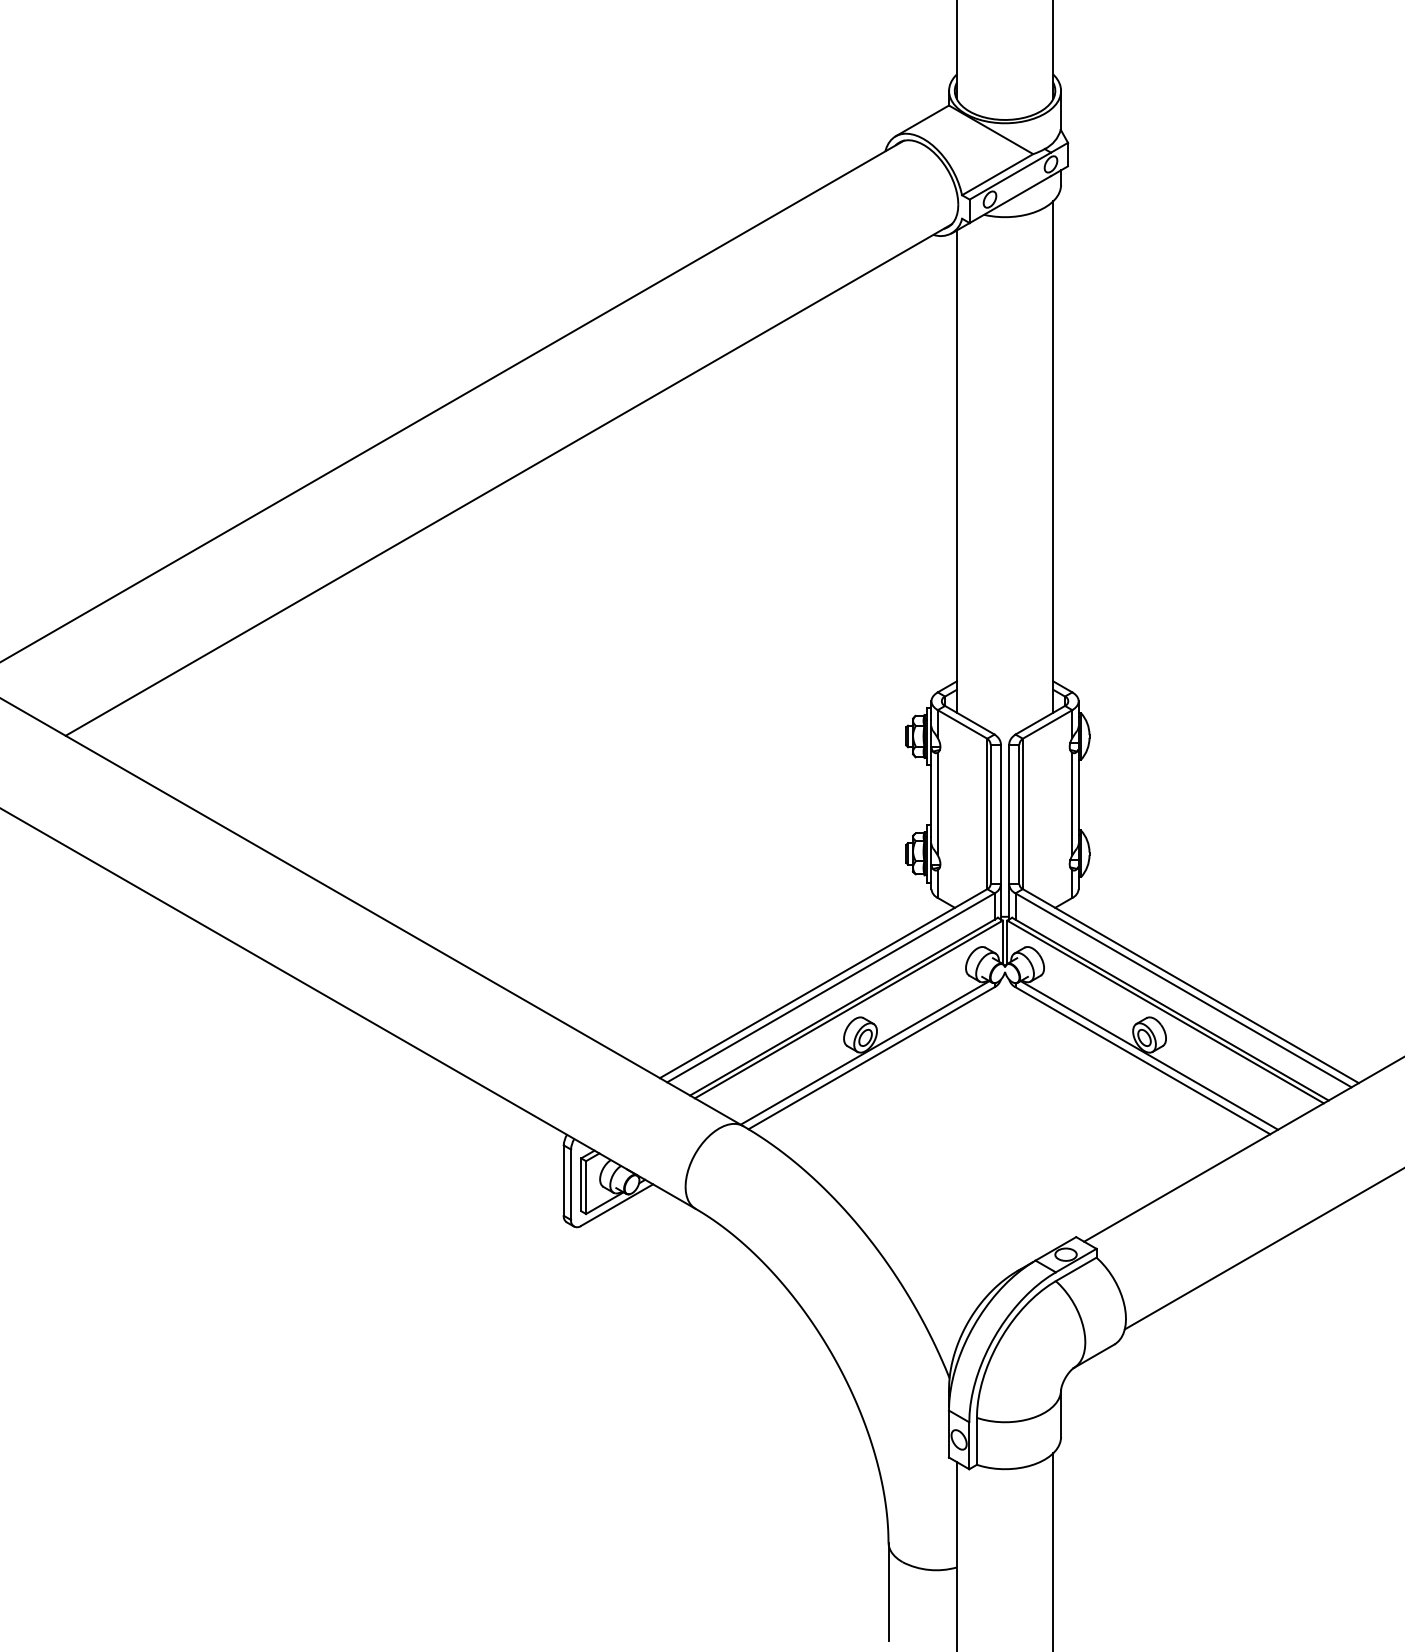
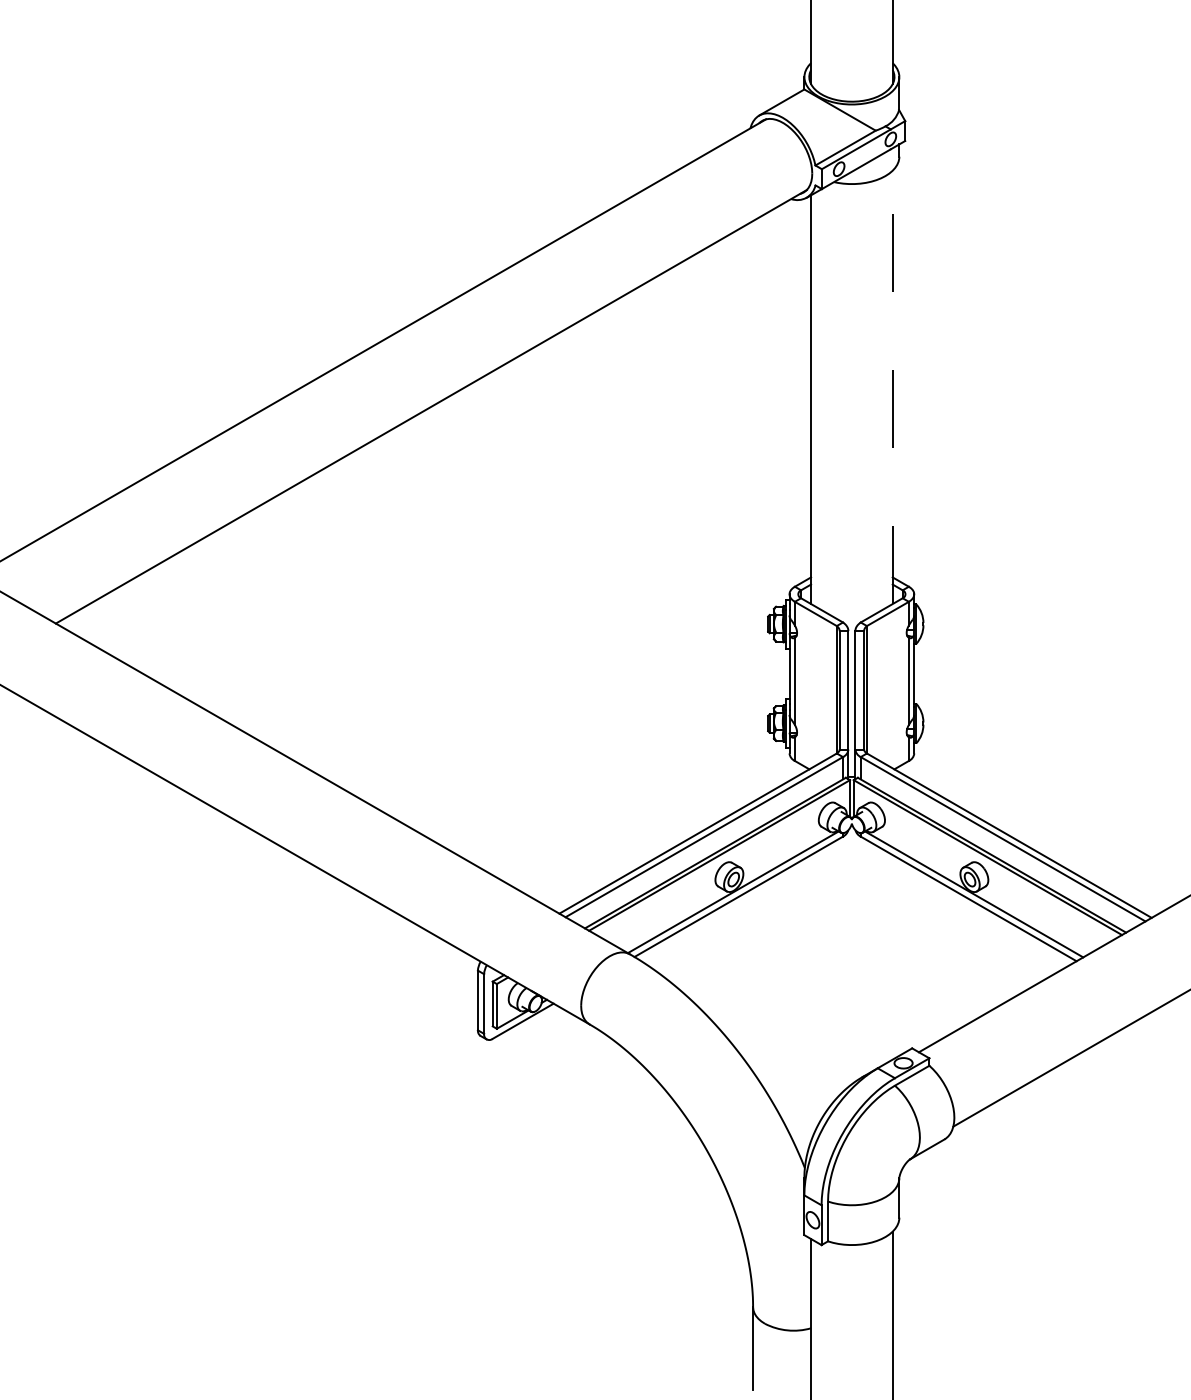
line: (1053, 457) -> (892, 387), solid -> dashed

